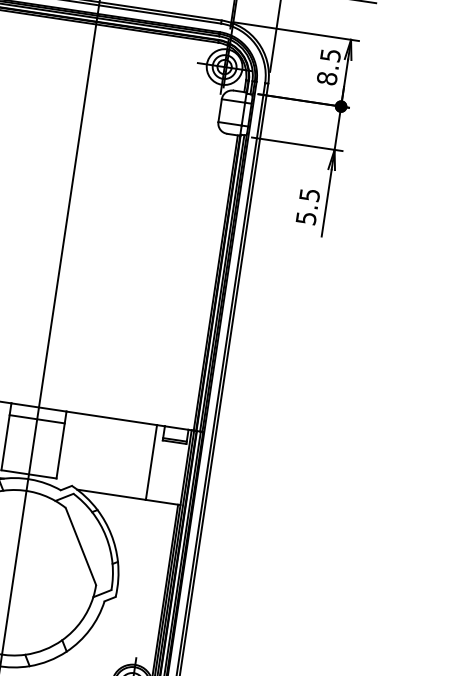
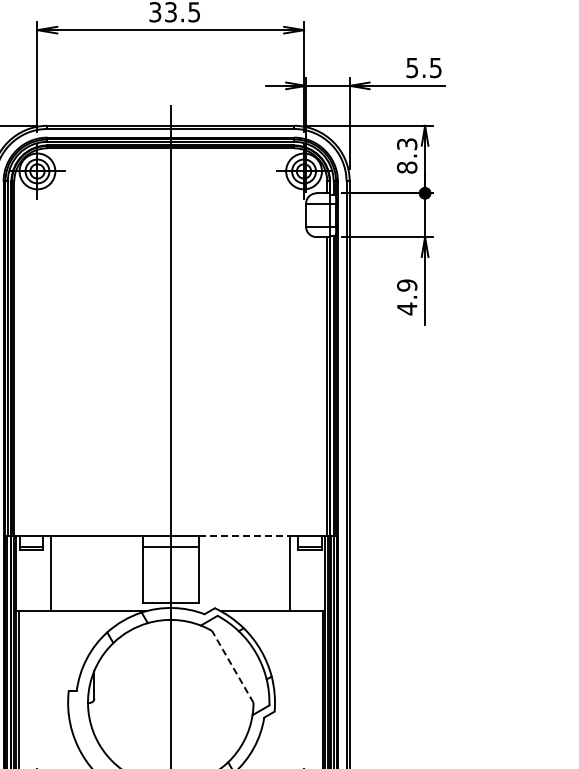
text: (330, 54) -> (406, 143), 8.5 -> 8.3
text: (308, 207) -> (407, 297), 5.5 -> 4.9
line: (111, 418) -> (244, 535), solid -> dashed
line: (80, 546) -> (232, 666), solid -> dashed

